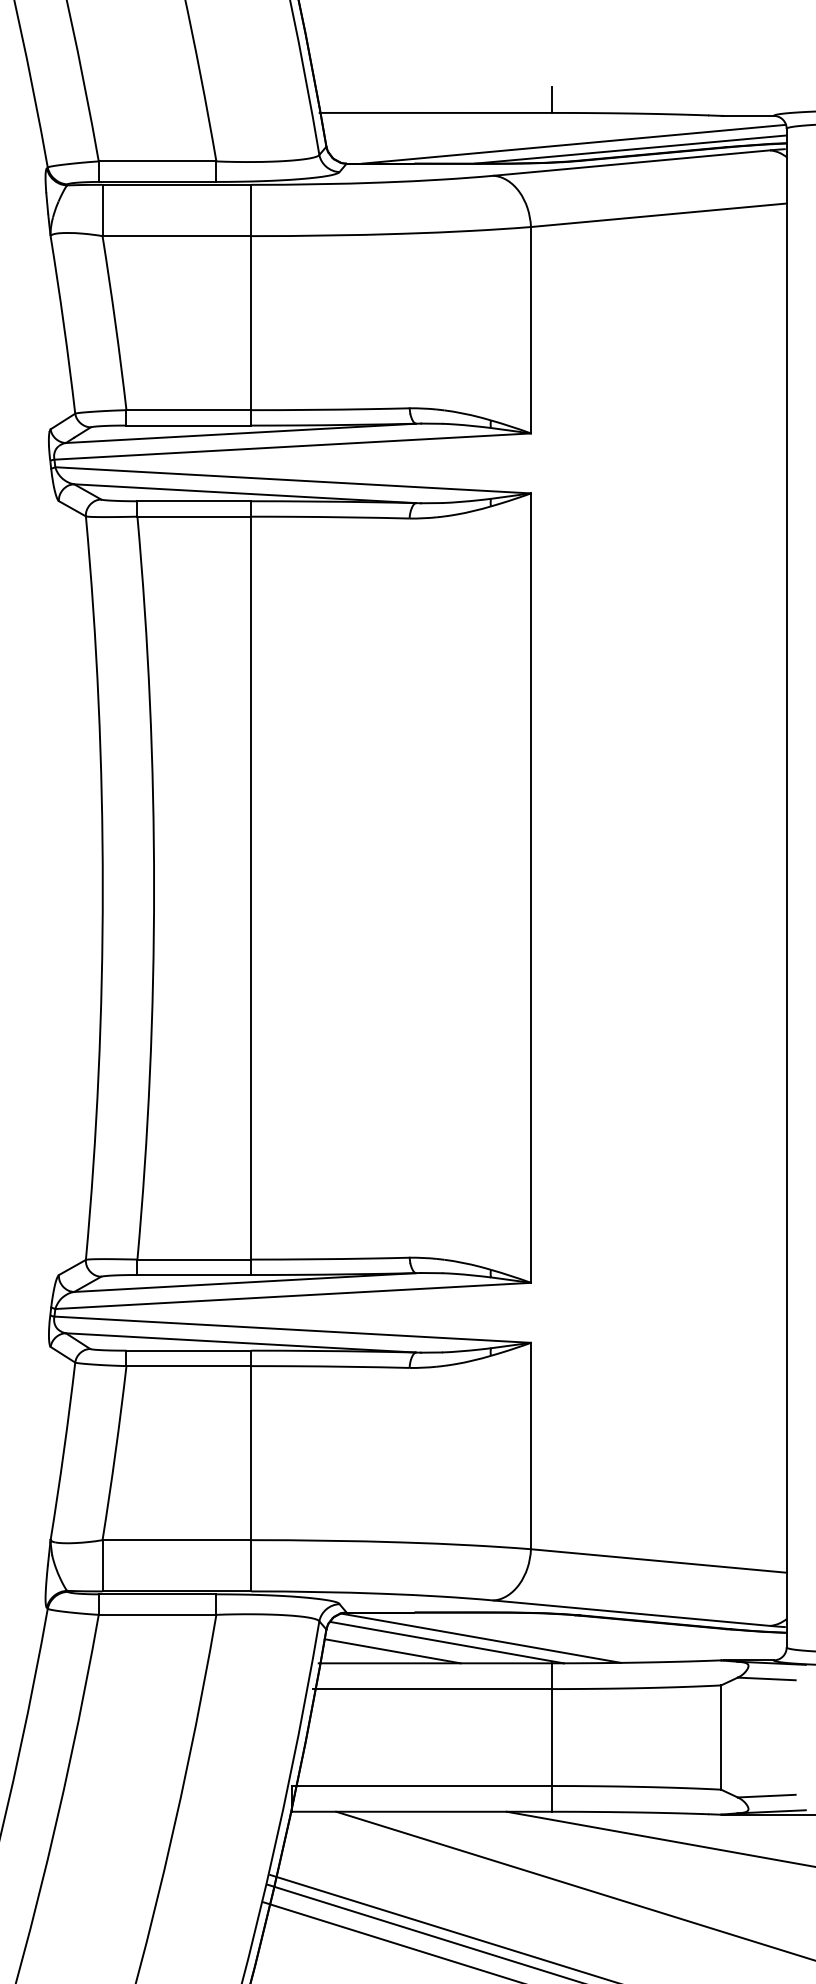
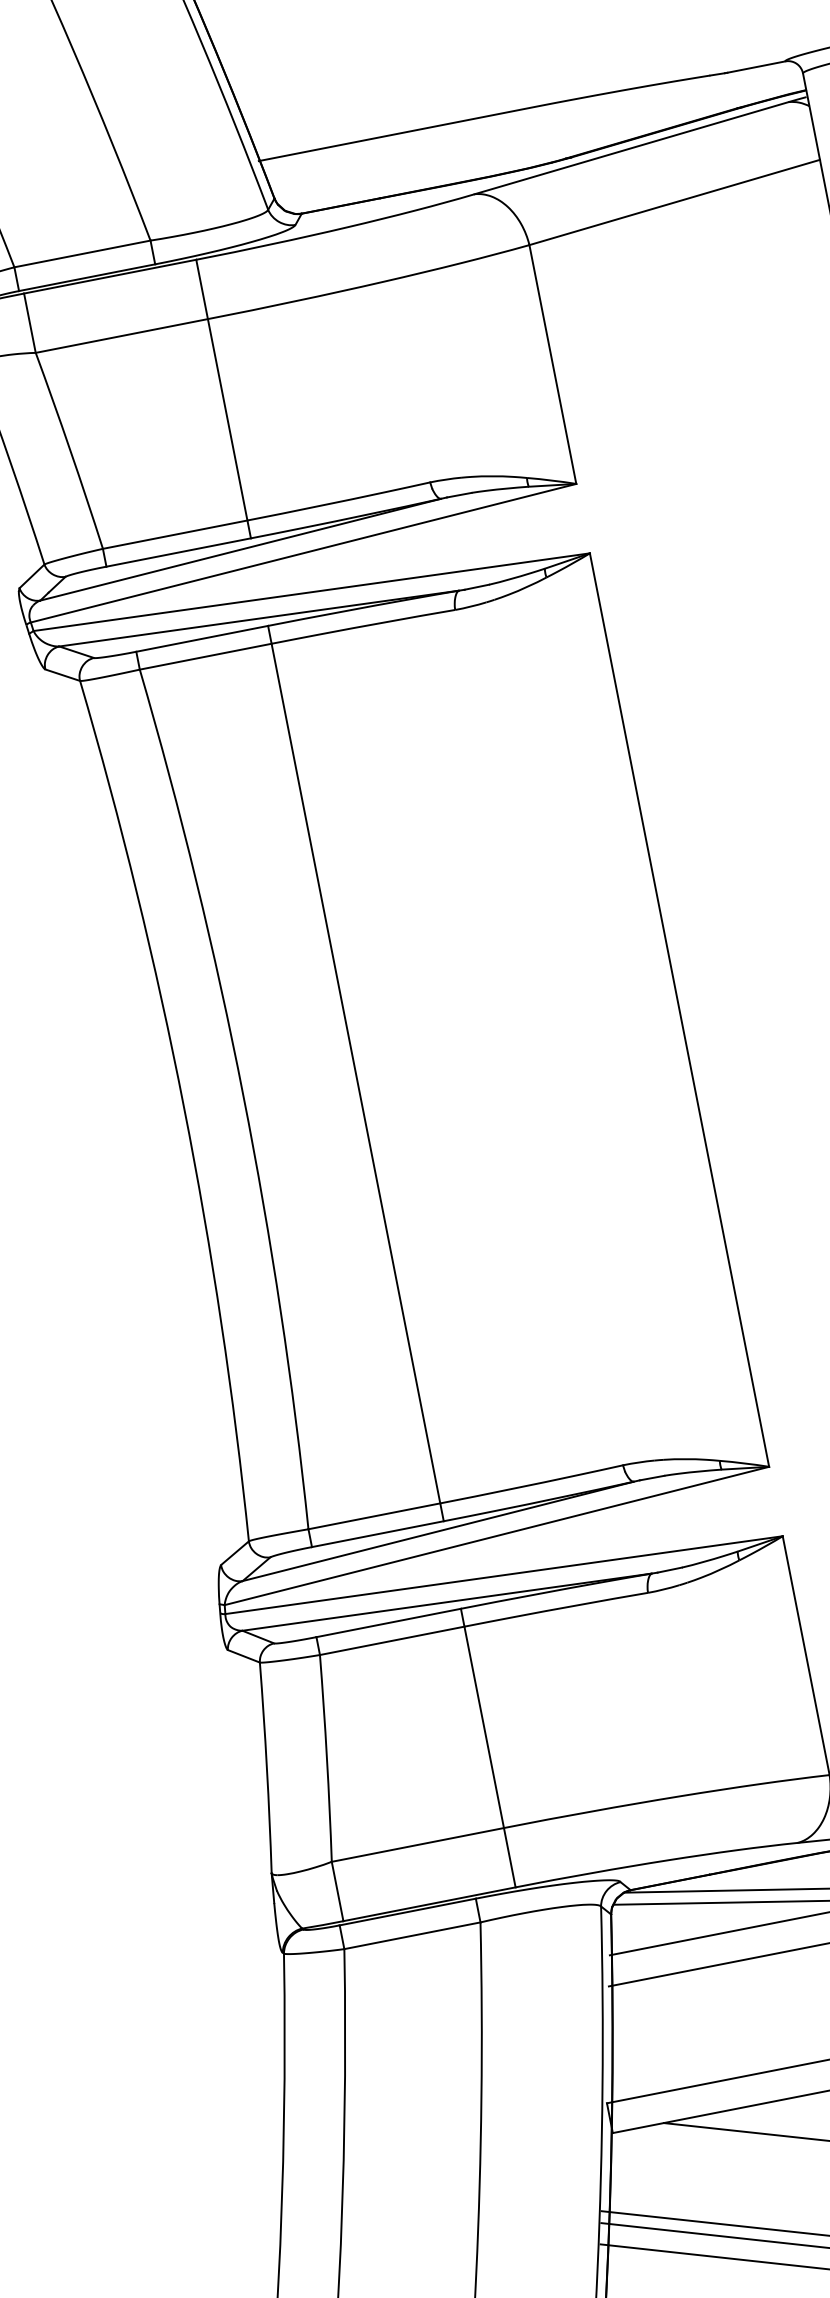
line: (552, 99) -> (525, 92), removed
line: (574, 143) -> (560, 138), removed
line: (630, 149) -> (626, 132), removed
line: (392, 1651) -> (692, 1924), removed

